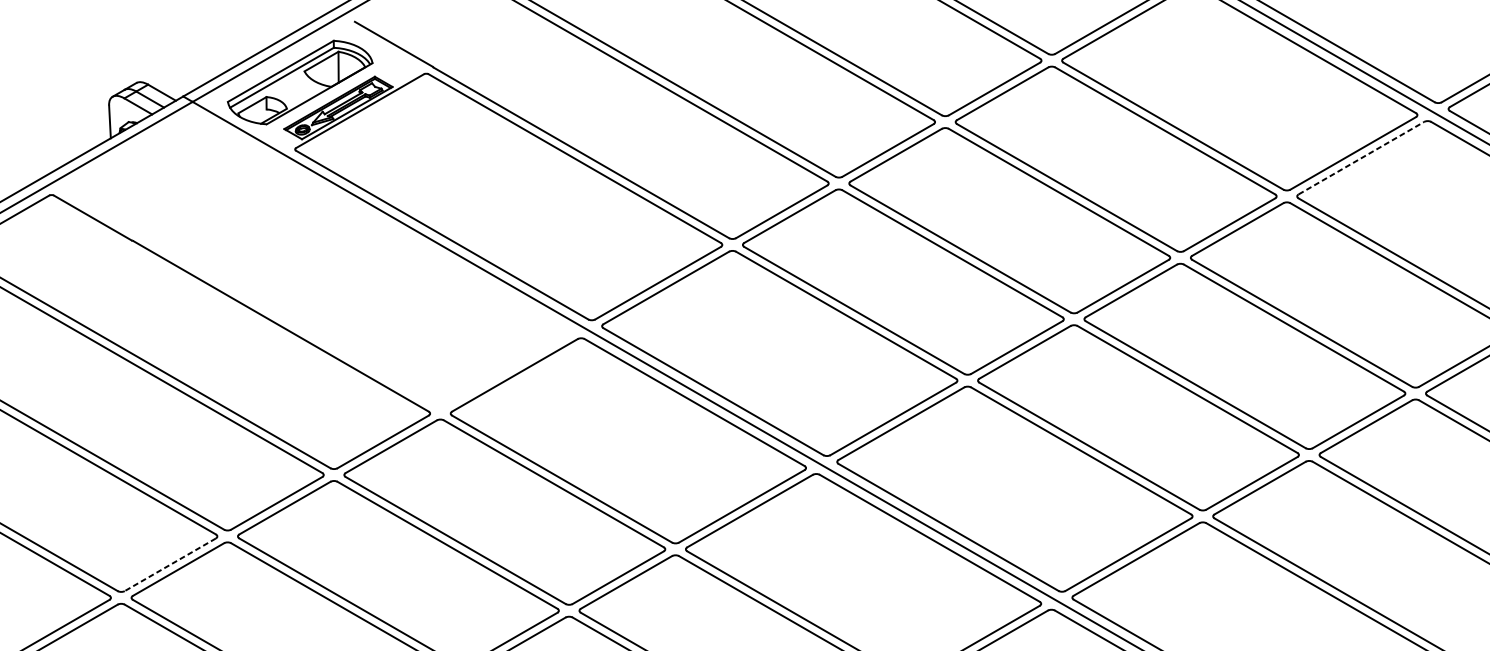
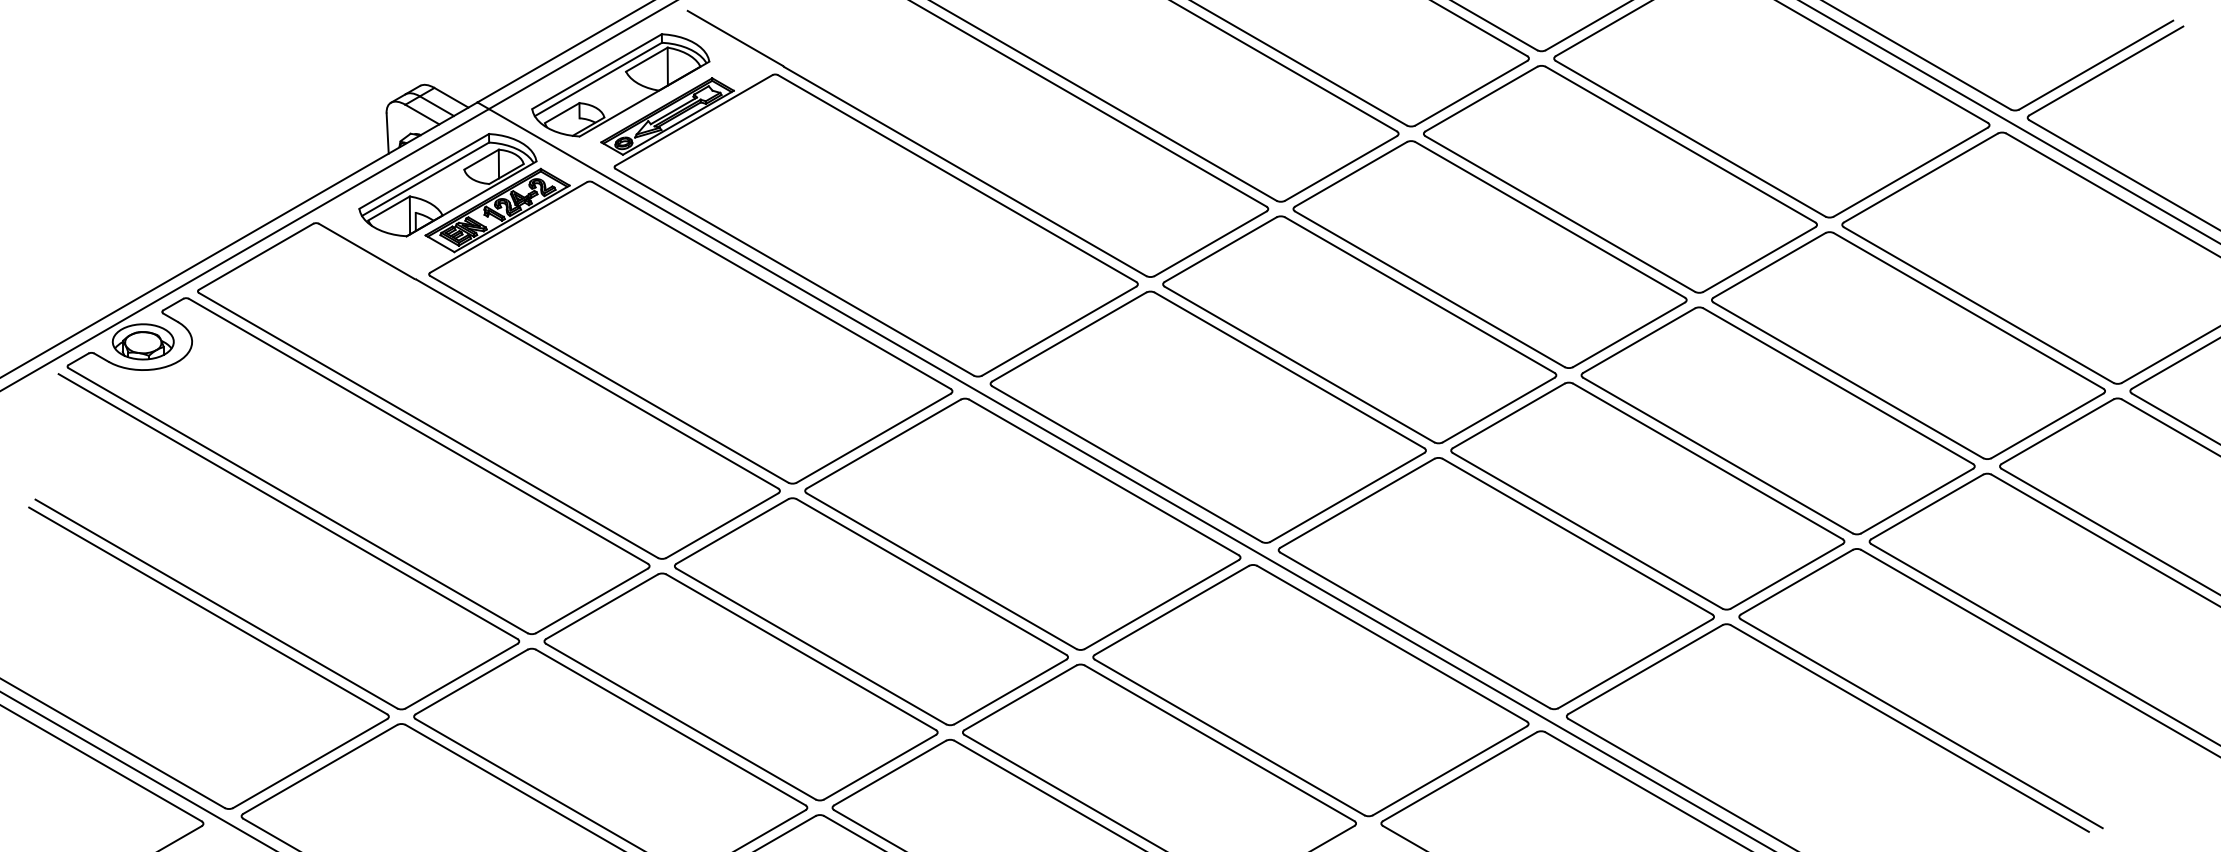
line: (1361, 157) -> (1920, 177), dashed -> solid
part: (328, 264) -> (655, 308), added
line: (170, 565) -> (461, 676), dashed -> solid

